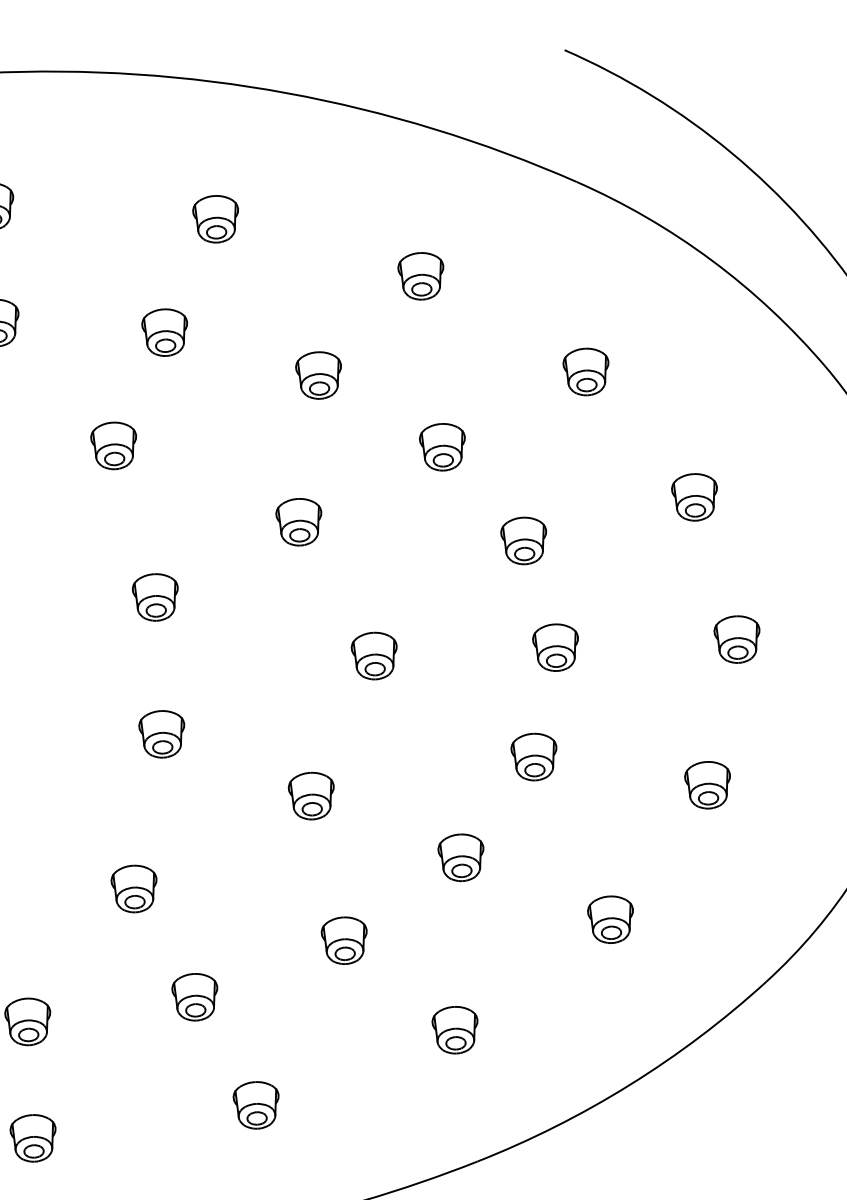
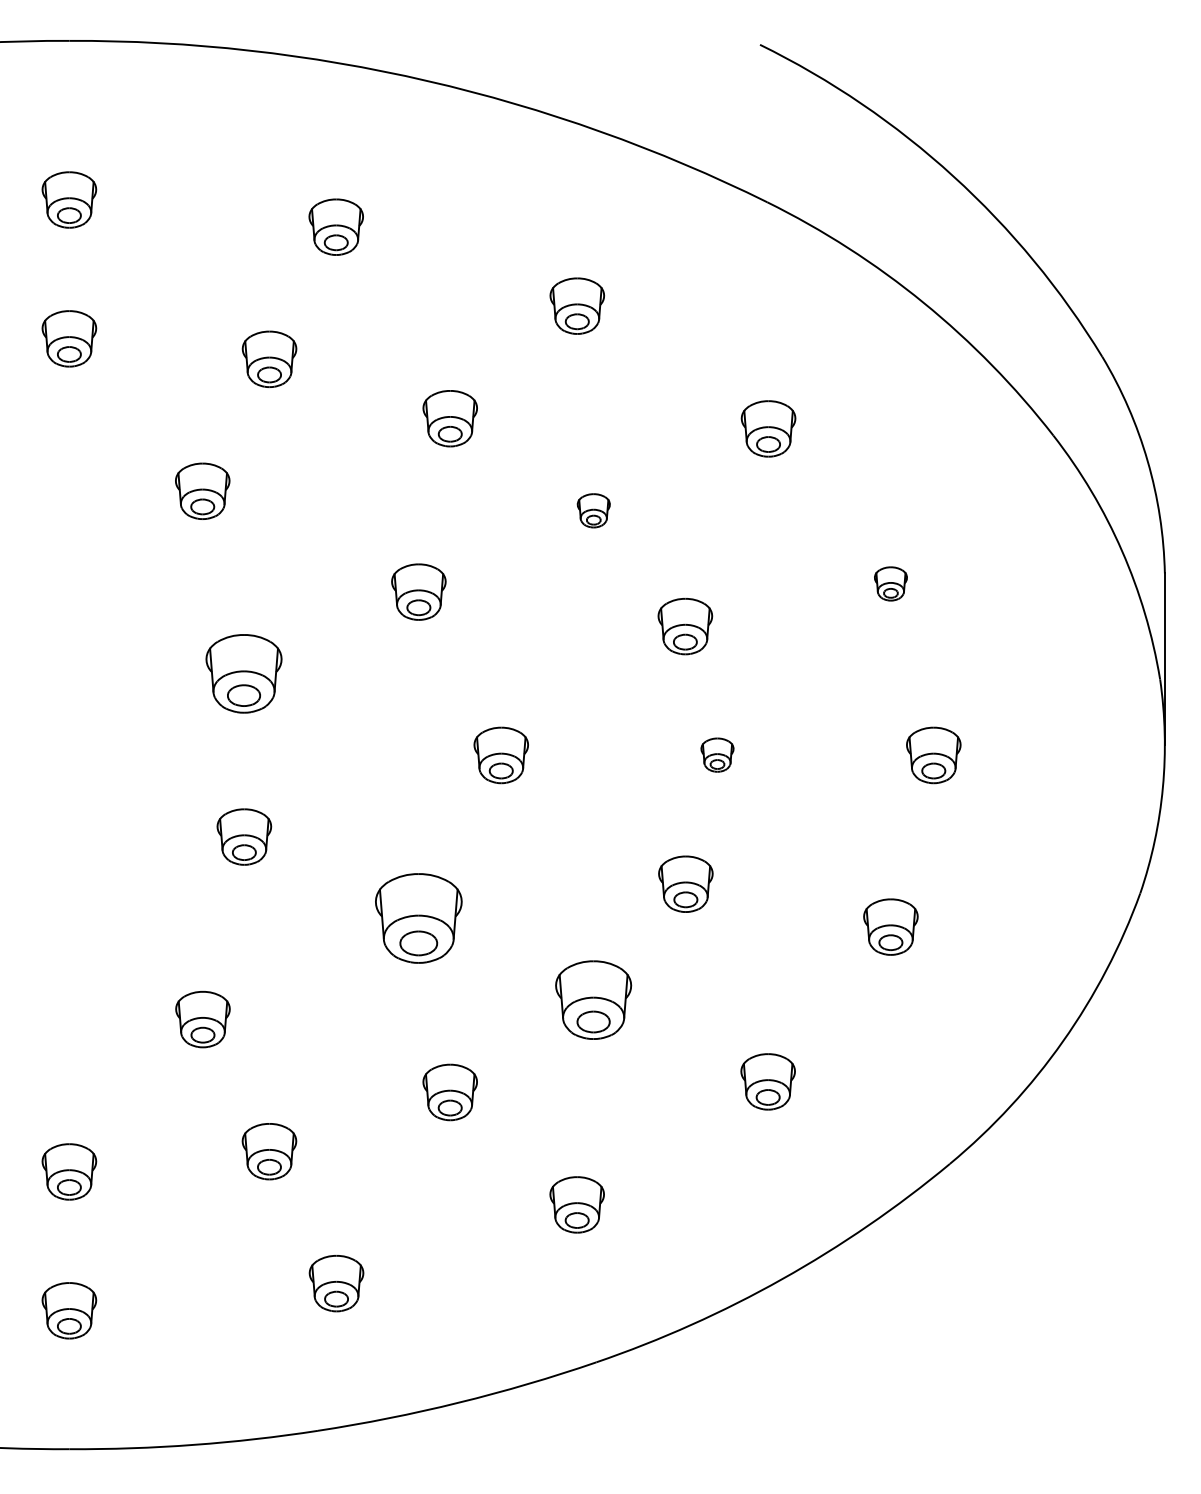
part: (442, 447) -> (593, 510), size x0.6
part: (694, 497) -> (890, 583), size x0.6
part: (155, 597) -> (243, 673), size x1.4
part: (555, 647) -> (717, 754), size x0.6
part: (311, 796) -> (418, 918), size x1.6
part: (461, 857) -> (593, 999), size x1.4

